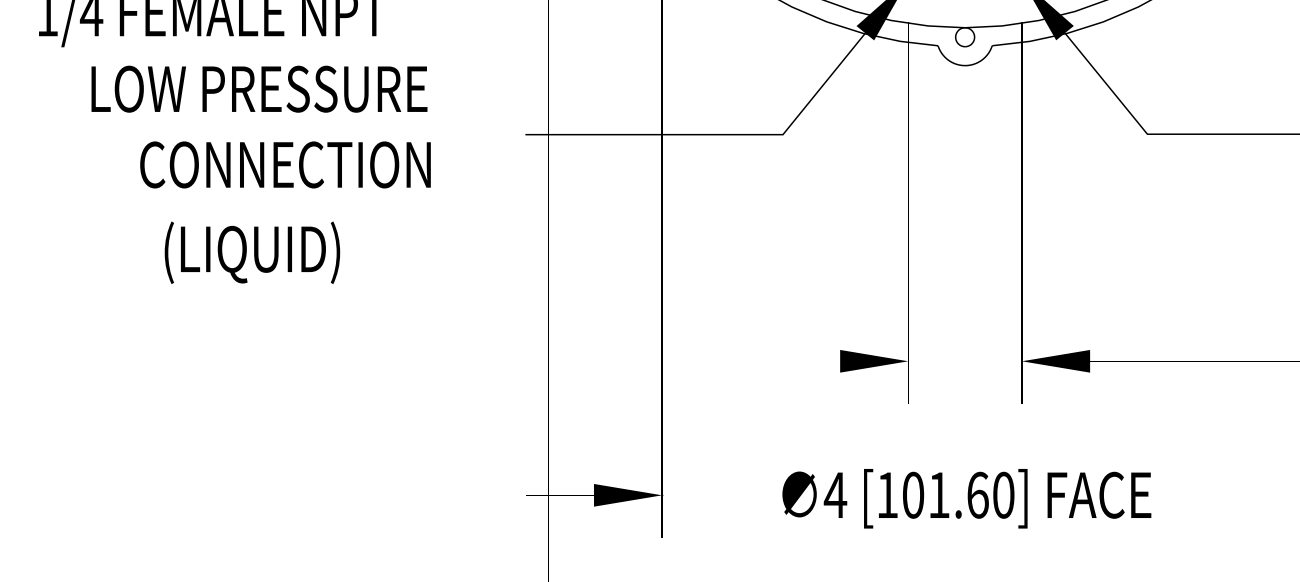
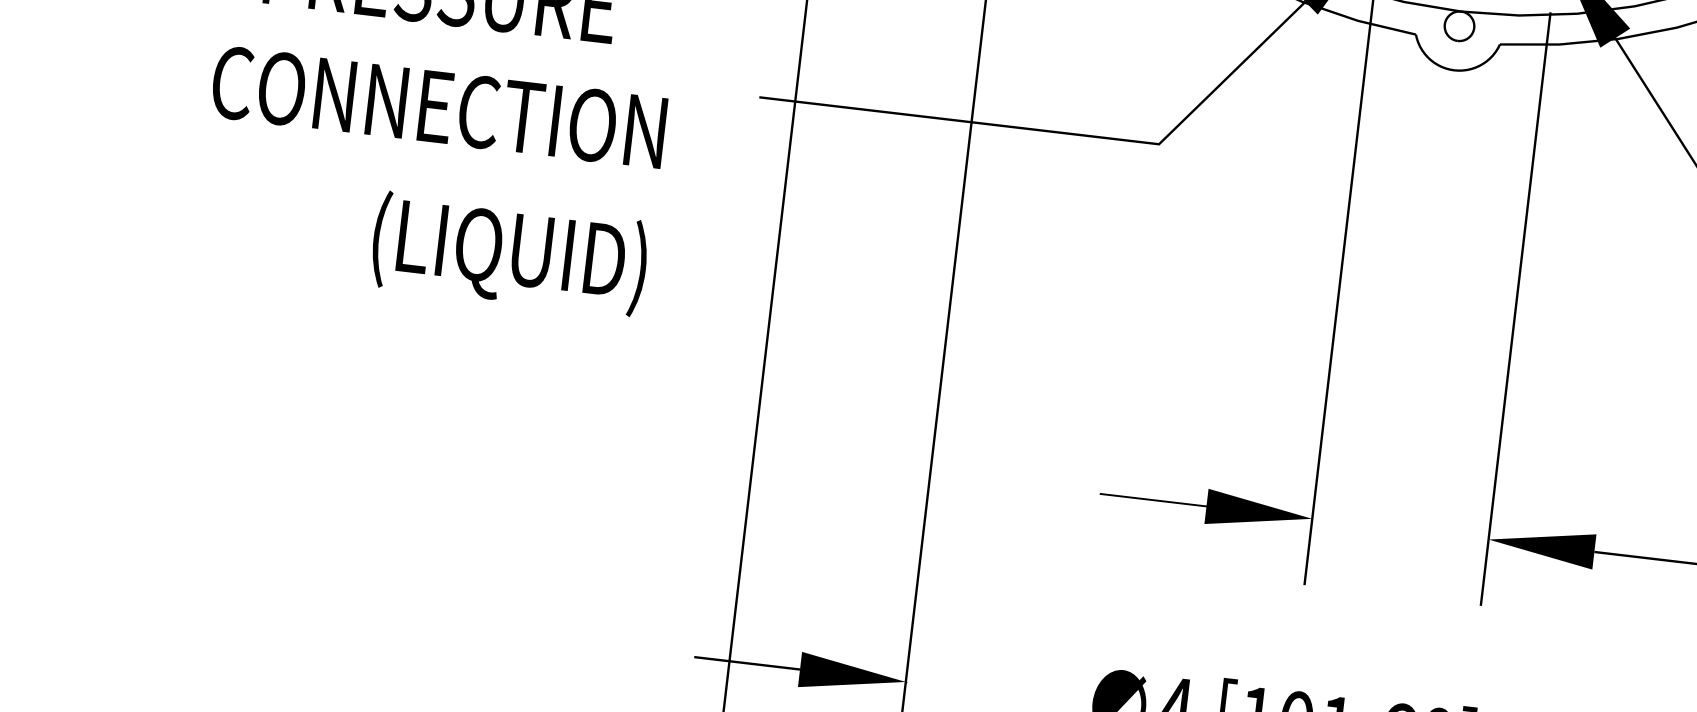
text: (285, 164) -> (439, 106), moved
text: (252, 252) -> (509, 253), moved
line: (805, 361) -> (1152, 500), added

